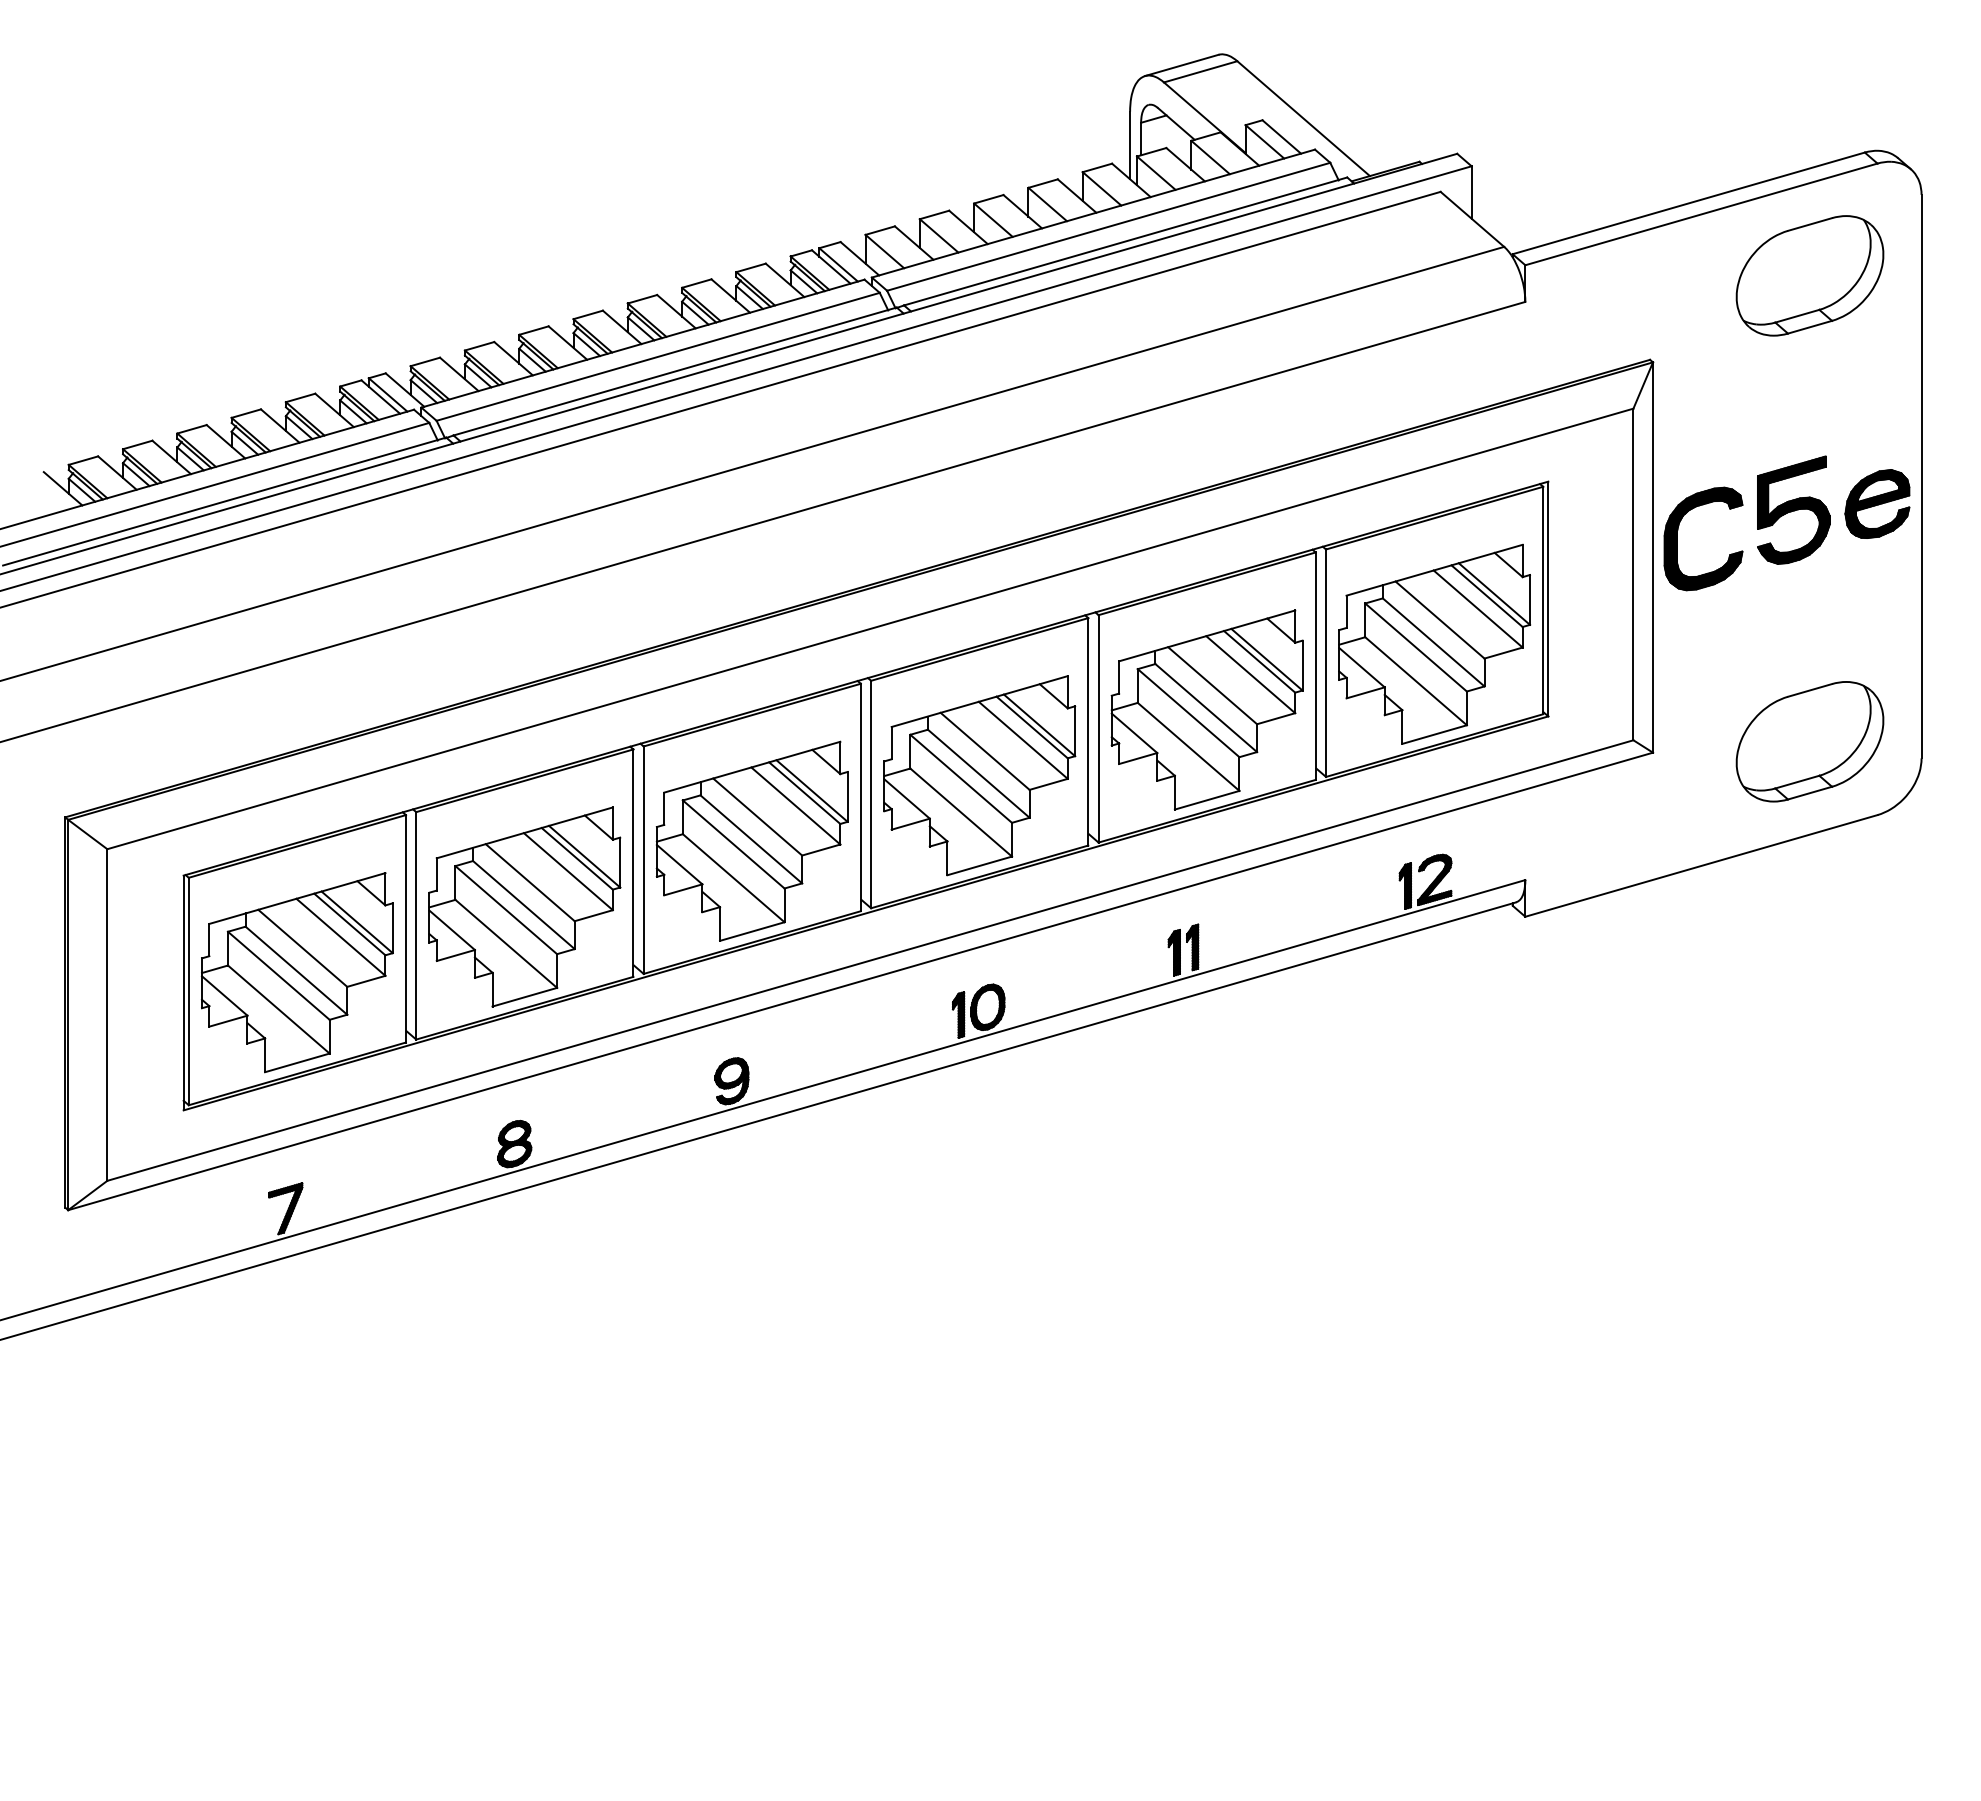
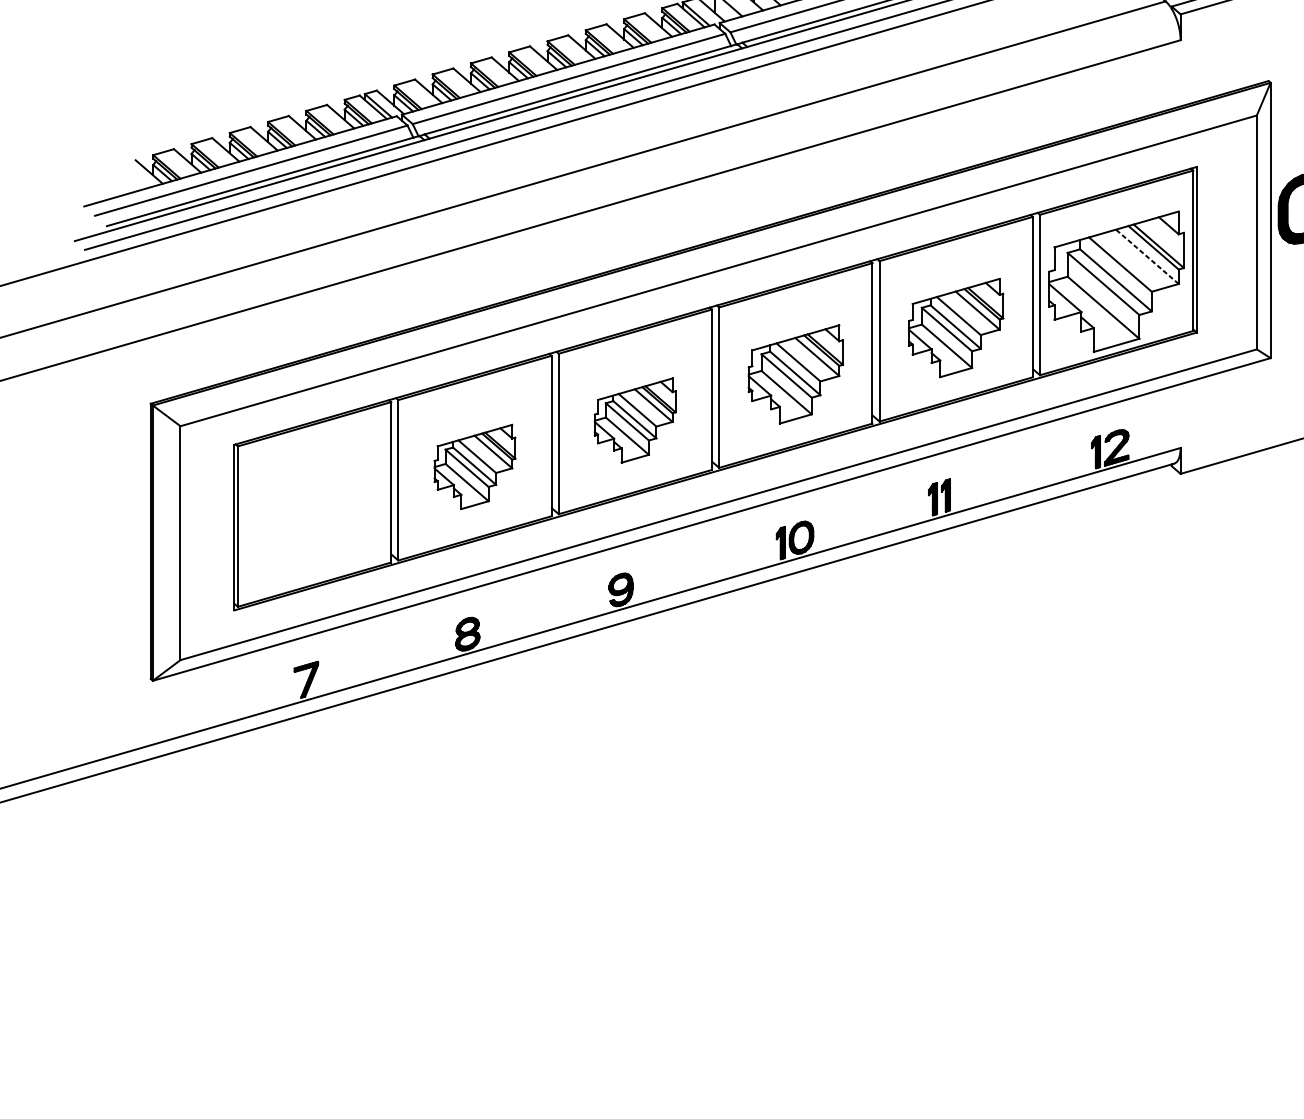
line: (1478, 609) -> (1147, 257), solid -> dashed
part: (1206, 709) -> (955, 327), size x0.7
part: (979, 775) -> (795, 374), size x0.7
part: (751, 840) -> (634, 420), size x0.6
part: (524, 906) -> (474, 466), size x0.6
part: (296, 972) -> (313, 513), removed

